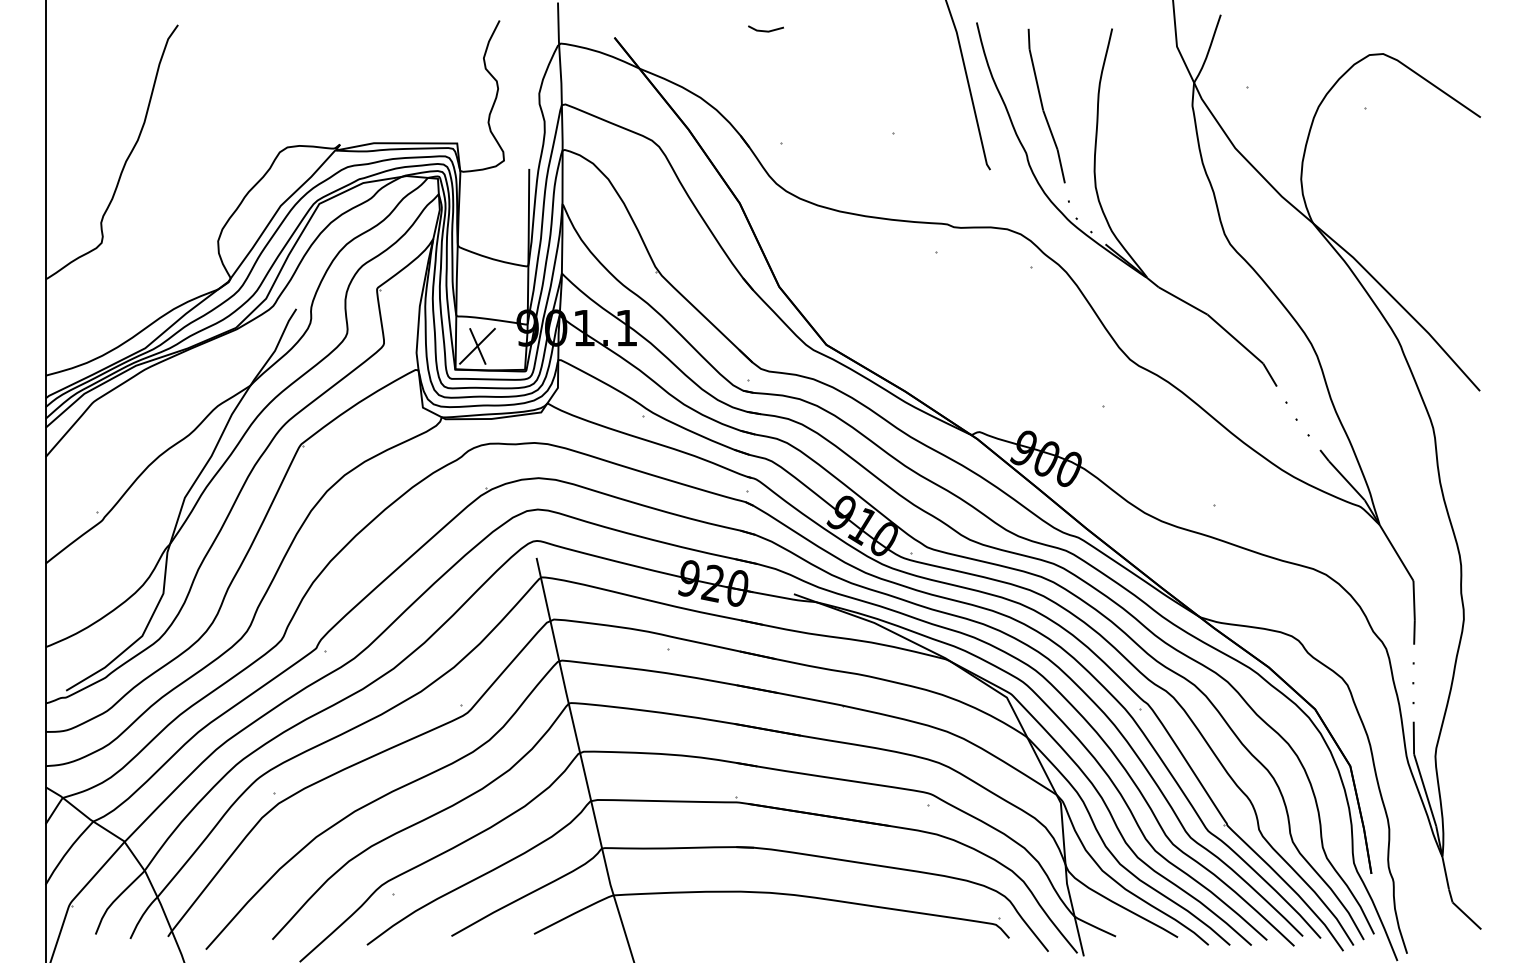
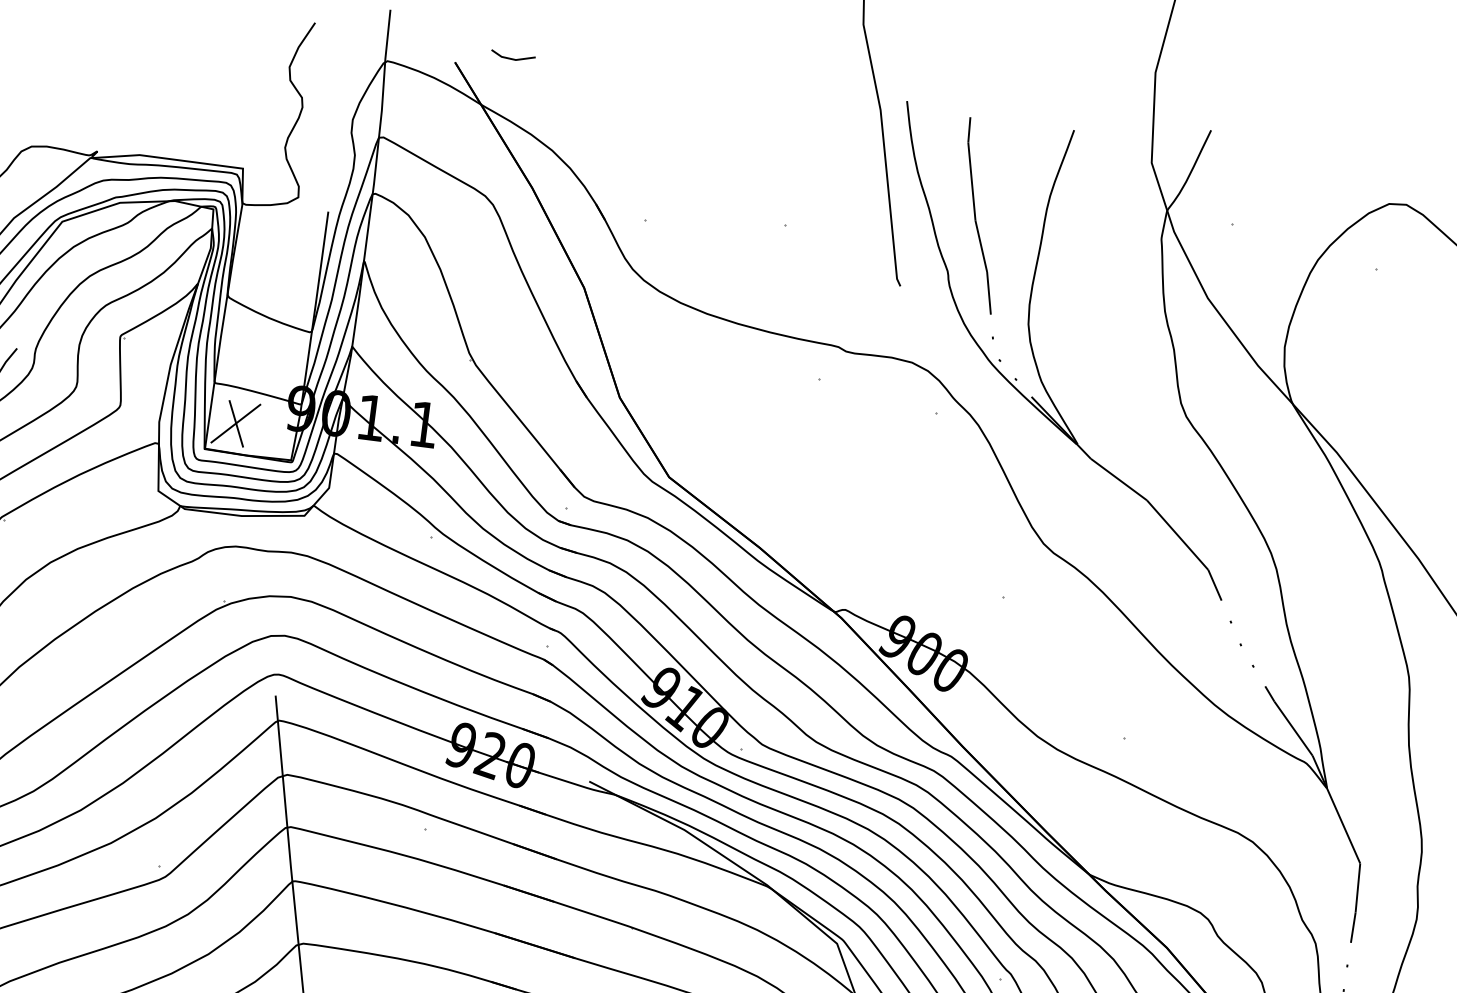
line: (765, 30) -> (512, 58), moved

